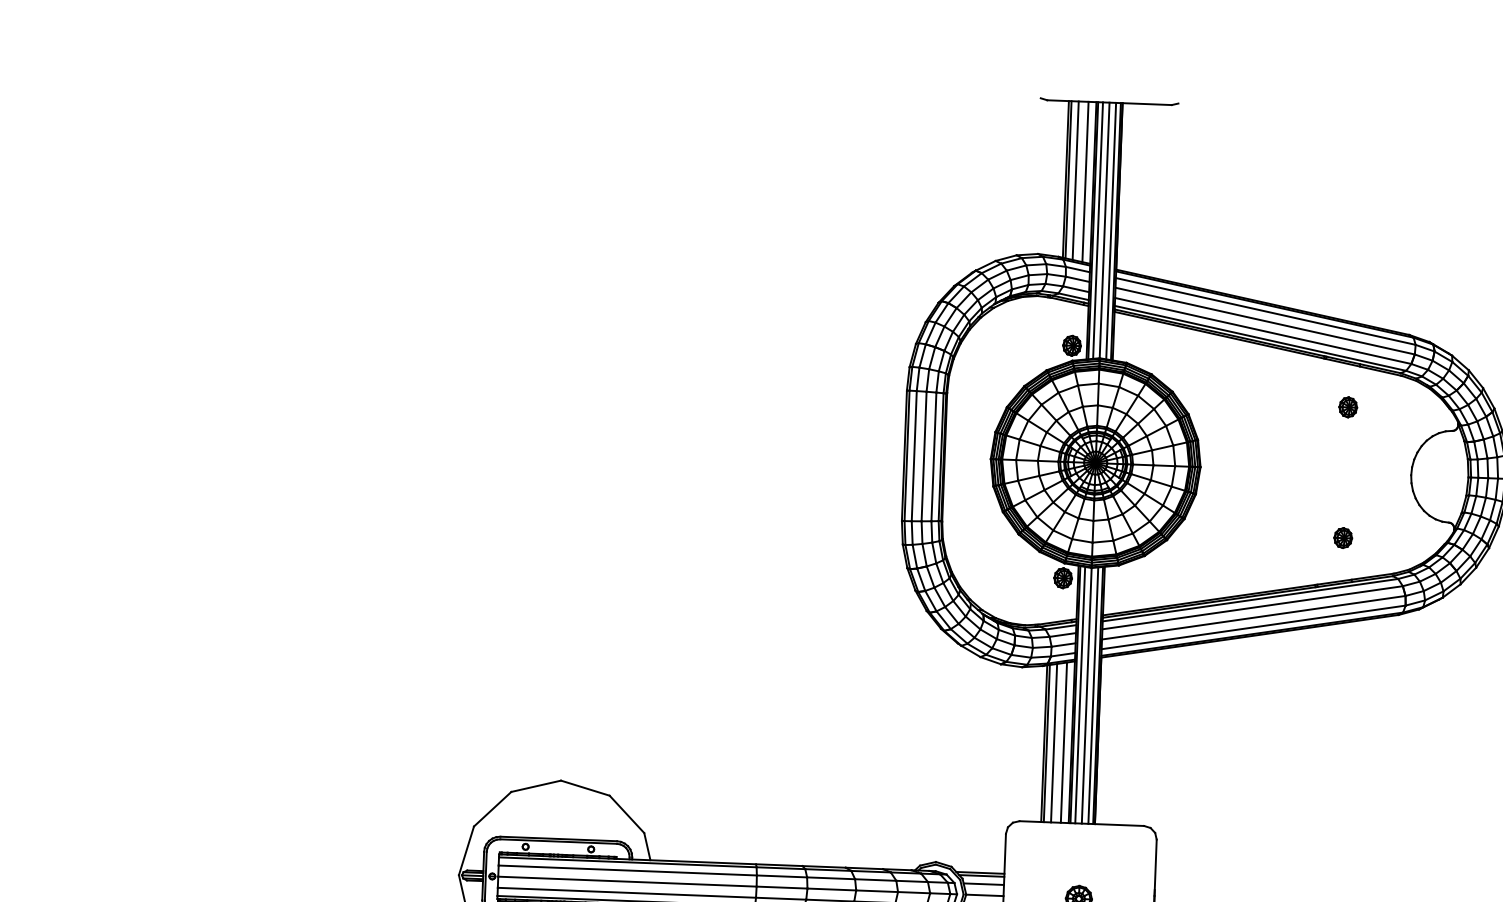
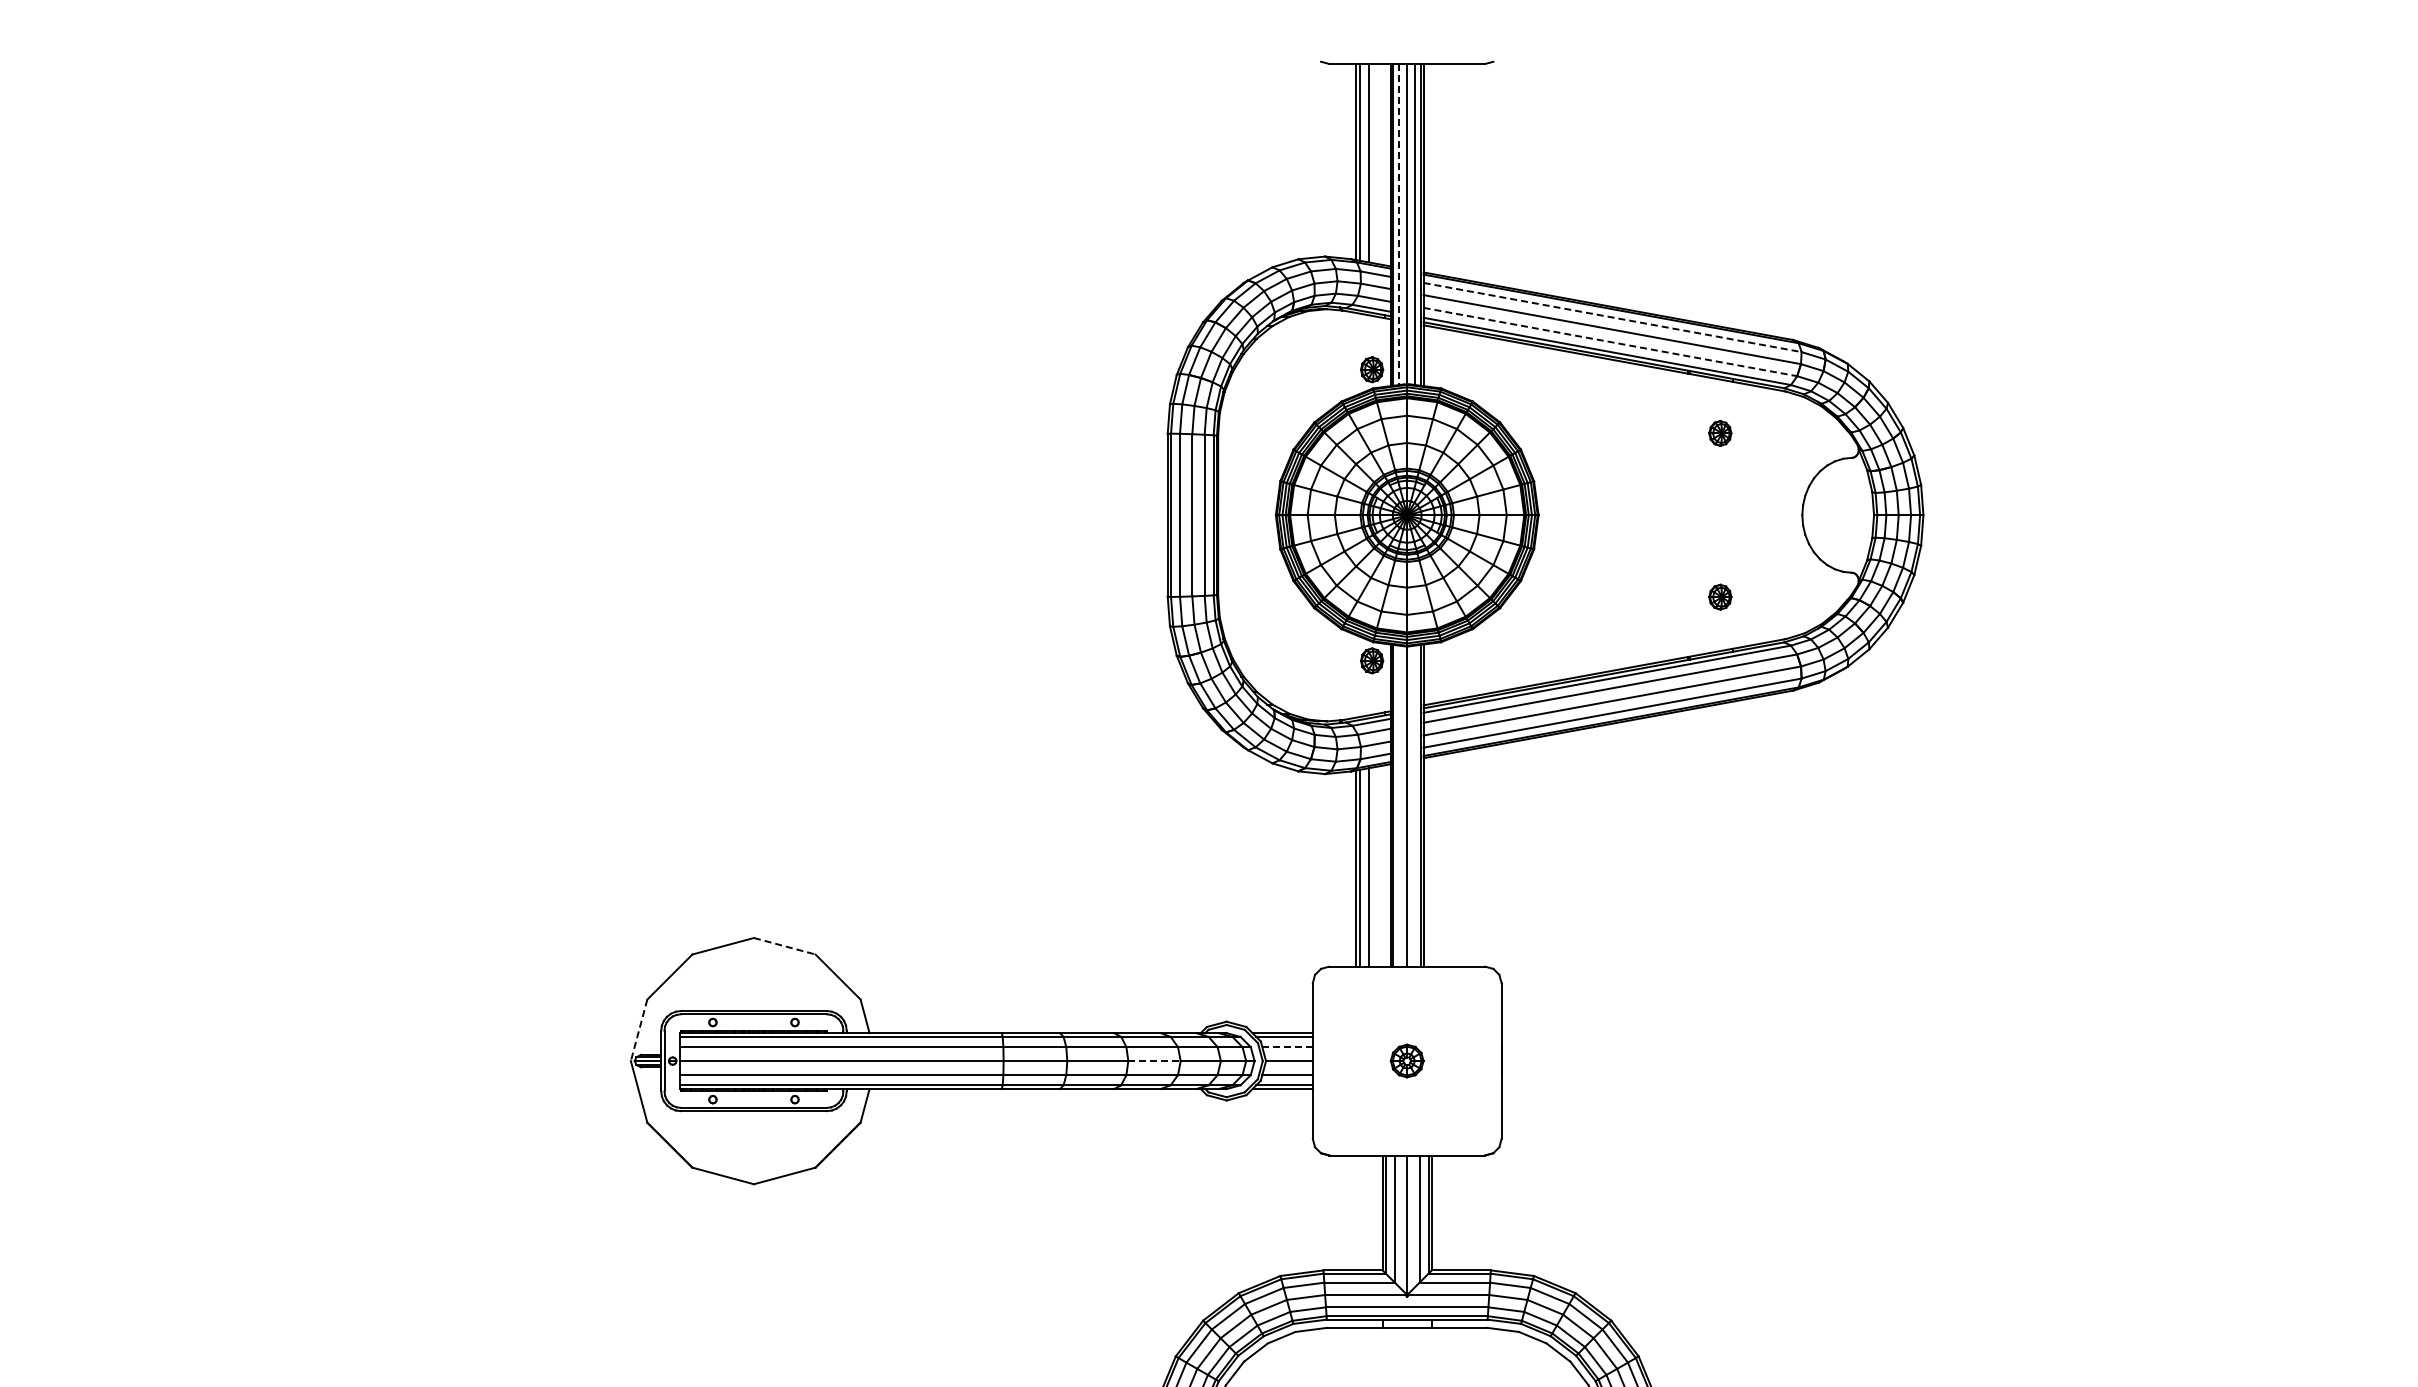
line: (1085, 181) -> (1380, 163), removed
line: (1098, 230) -> (1399, 224), solid -> dashed
line: (1266, 311) -> (1613, 317), solid -> dashed
line: (1263, 331) -> (1610, 342), solid -> dashed
line: (1080, 694) -> (1399, 805), removed
line: (1093, 695) -> (1415, 805), removed
line: (1063, 742) -> (1380, 866), removed
line: (585, 788) -> (784, 946), solid -> dashed
line: (466, 851) -> (639, 1030), solid -> dashed
line: (984, 884) -> (1288, 1047), solid -> dashed
line: (877, 891) -> (1155, 1061), solid -> dashed

